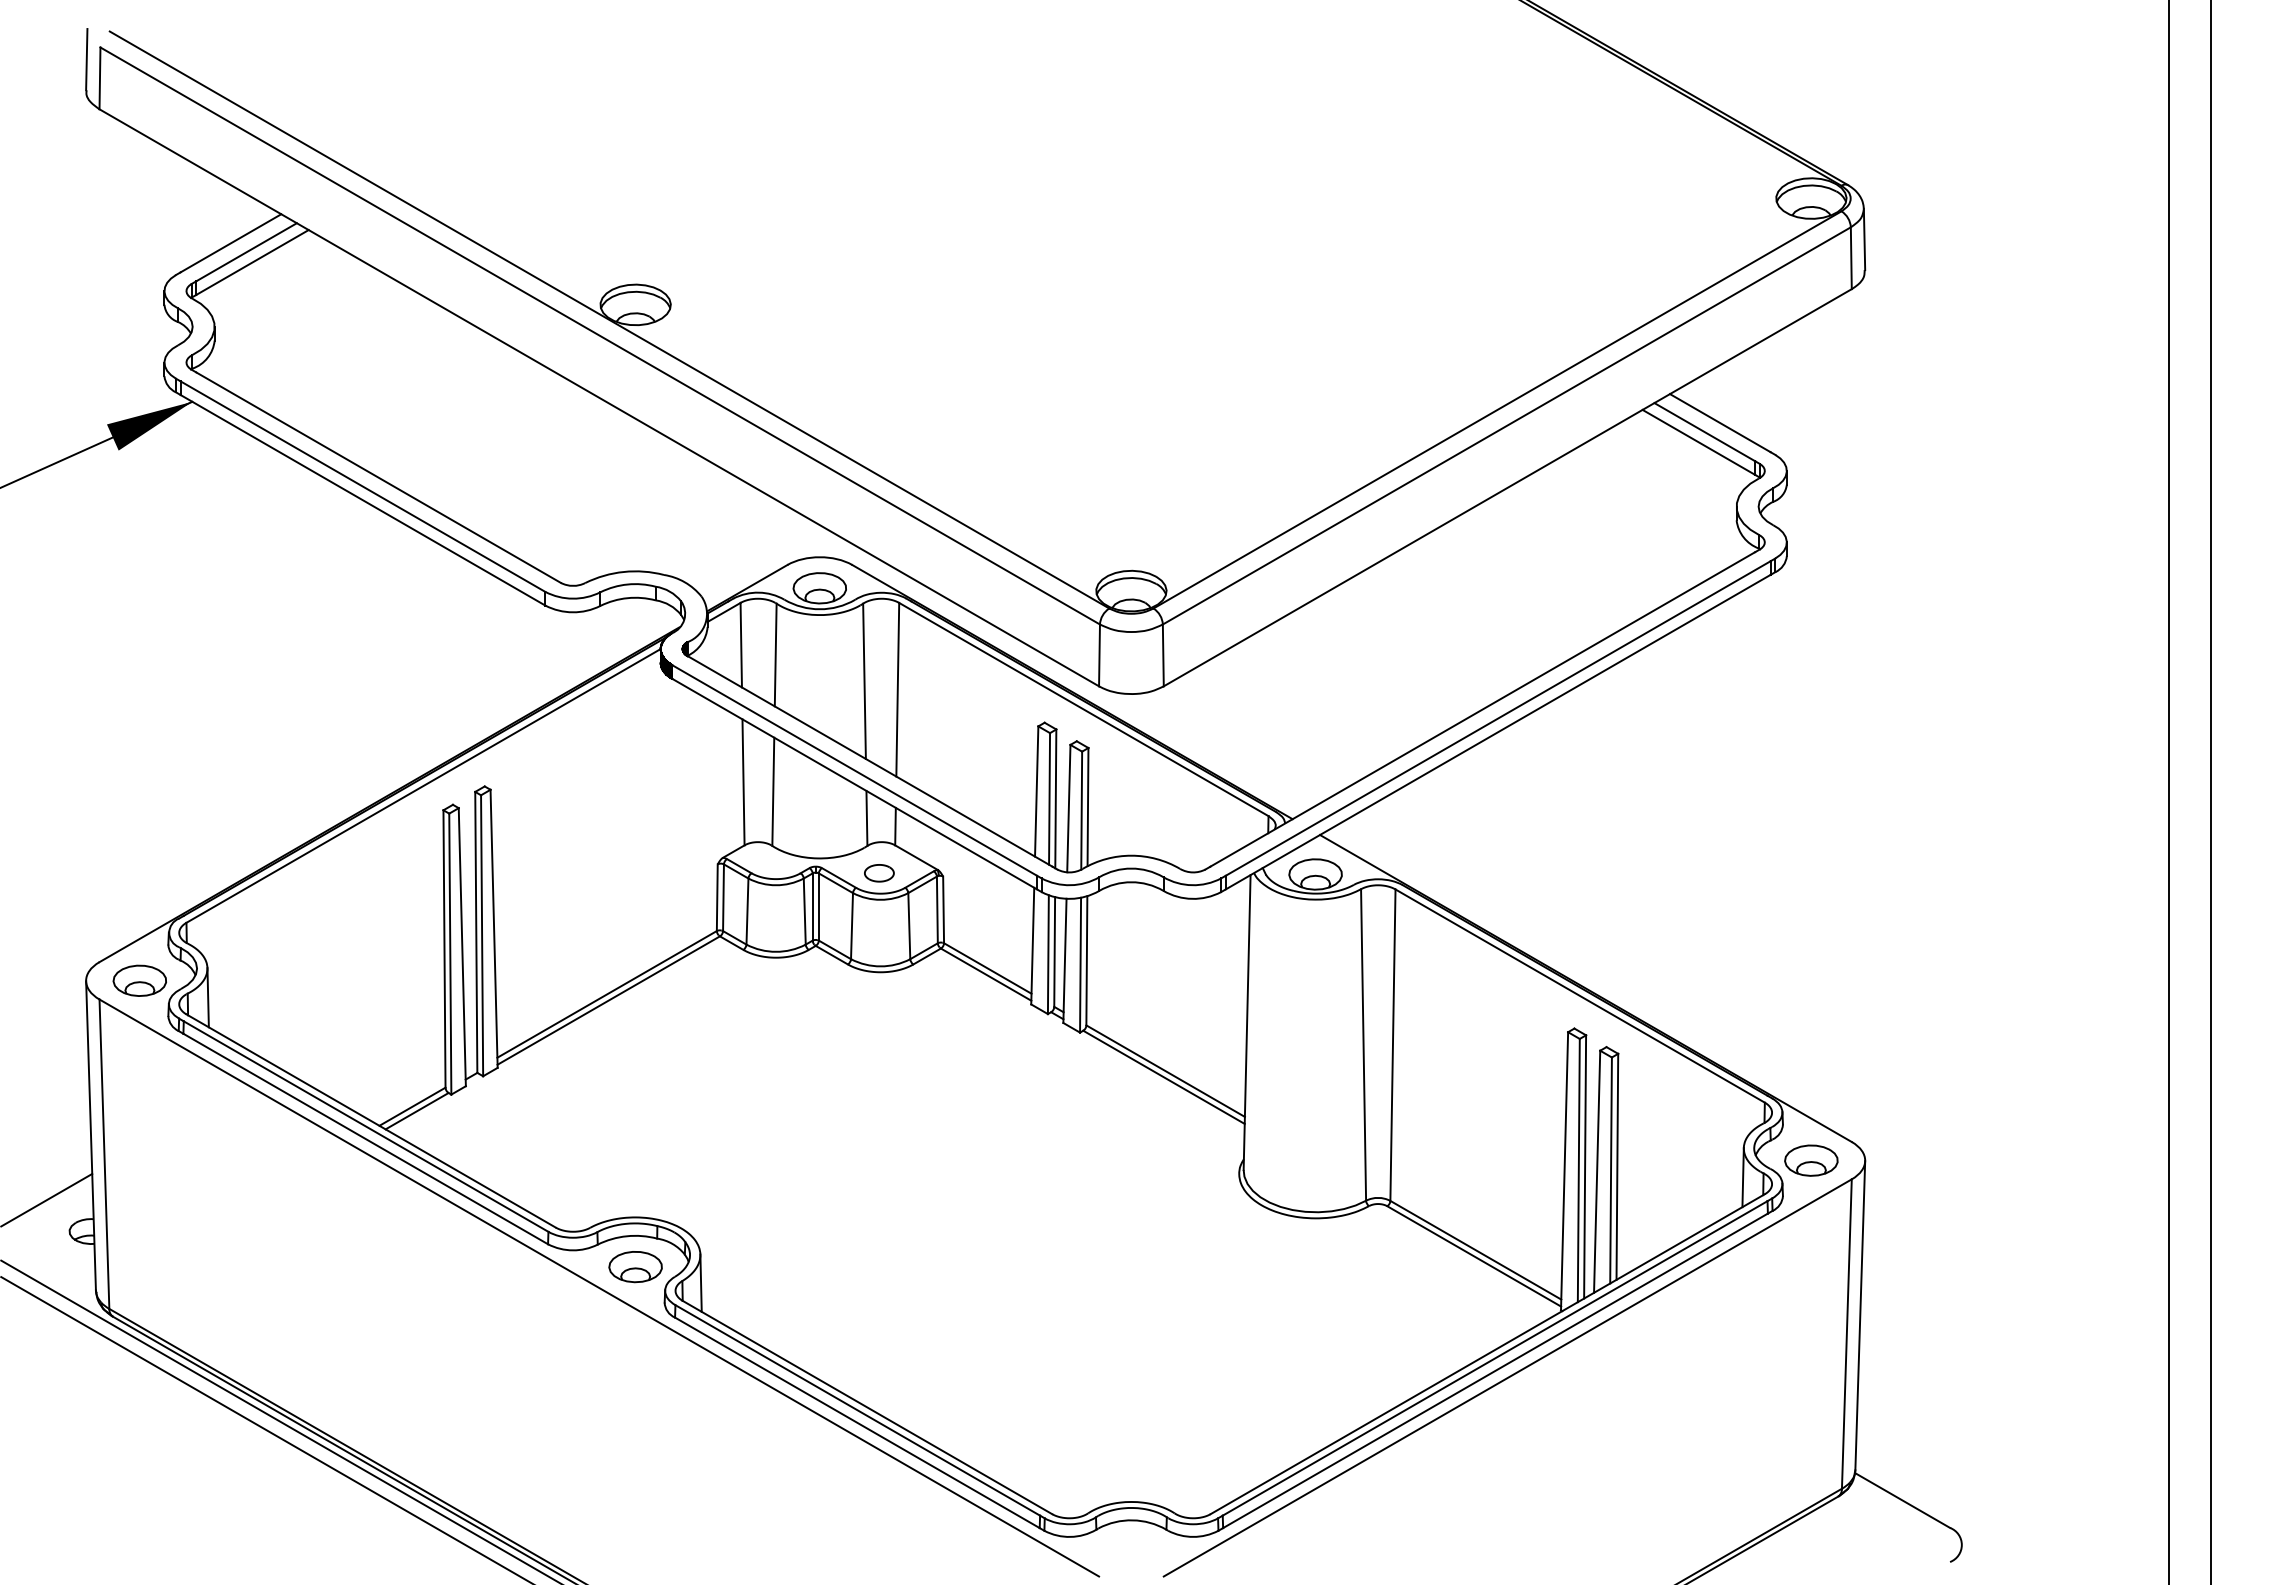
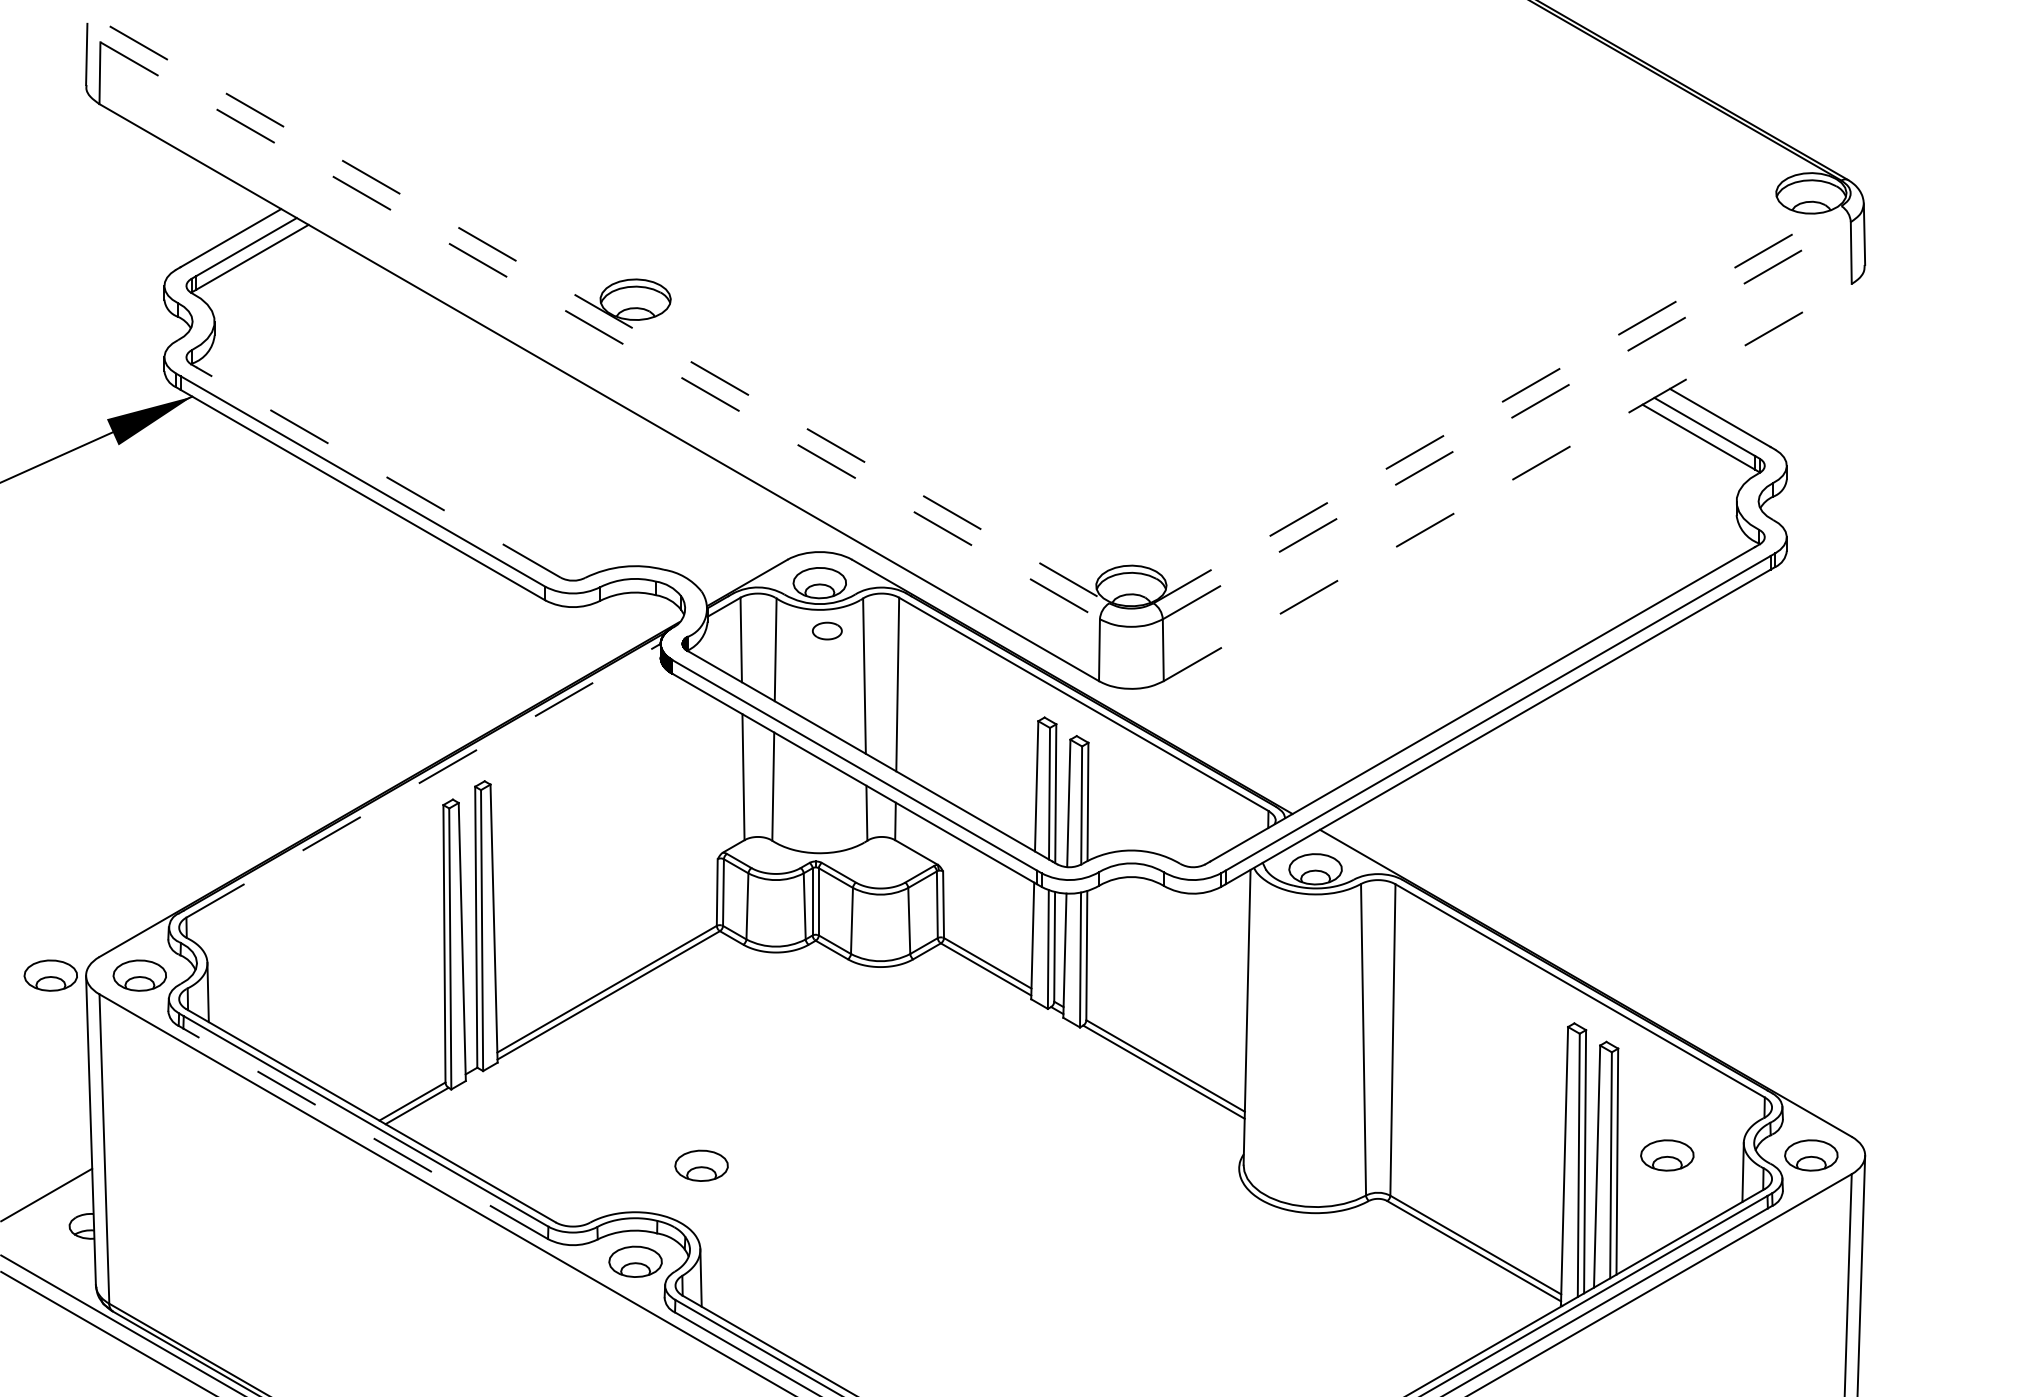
line: (609, 320) -> (609, 315), solid -> dashed
line: (600, 336) -> (600, 331), solid -> dashed
line: (1497, 409) -> (1497, 404), solid -> dashed
line: (1507, 425) -> (1507, 420), solid -> dashed
line: (378, 477) -> (378, 472), solid -> dashed
line: (1508, 487) -> (1508, 482), solid -> dashed
line: (423, 785) -> (423, 780), solid -> dashed
part: (879, 873) -> (827, 631), moved
part: (50, 980) -> (50, 975), added
line: (365, 1139) -> (365, 1134), solid -> dashed
part: (1667, 1160) -> (1667, 1155), added
part: (701, 1171) -> (701, 1166), added

